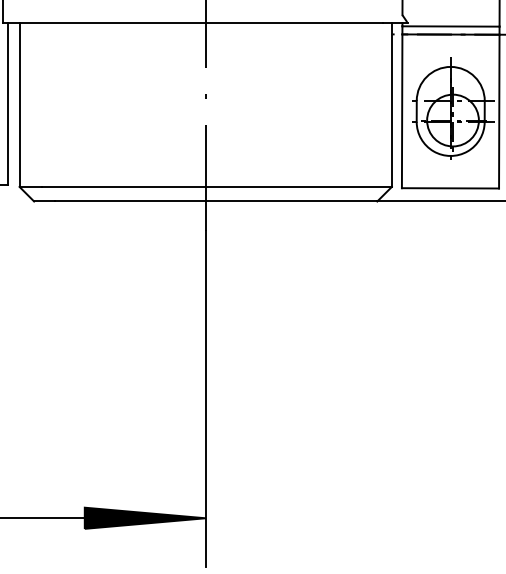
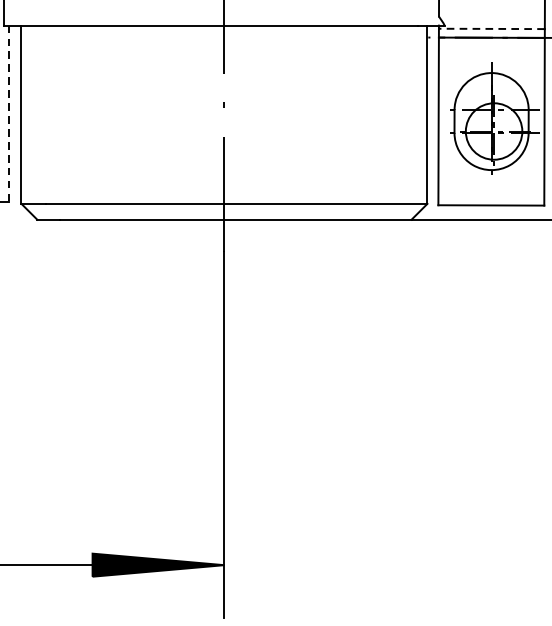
line: (450, 26) -> (491, 28), solid -> dashed
line: (7, 104) -> (8, 114), solid -> dashed

